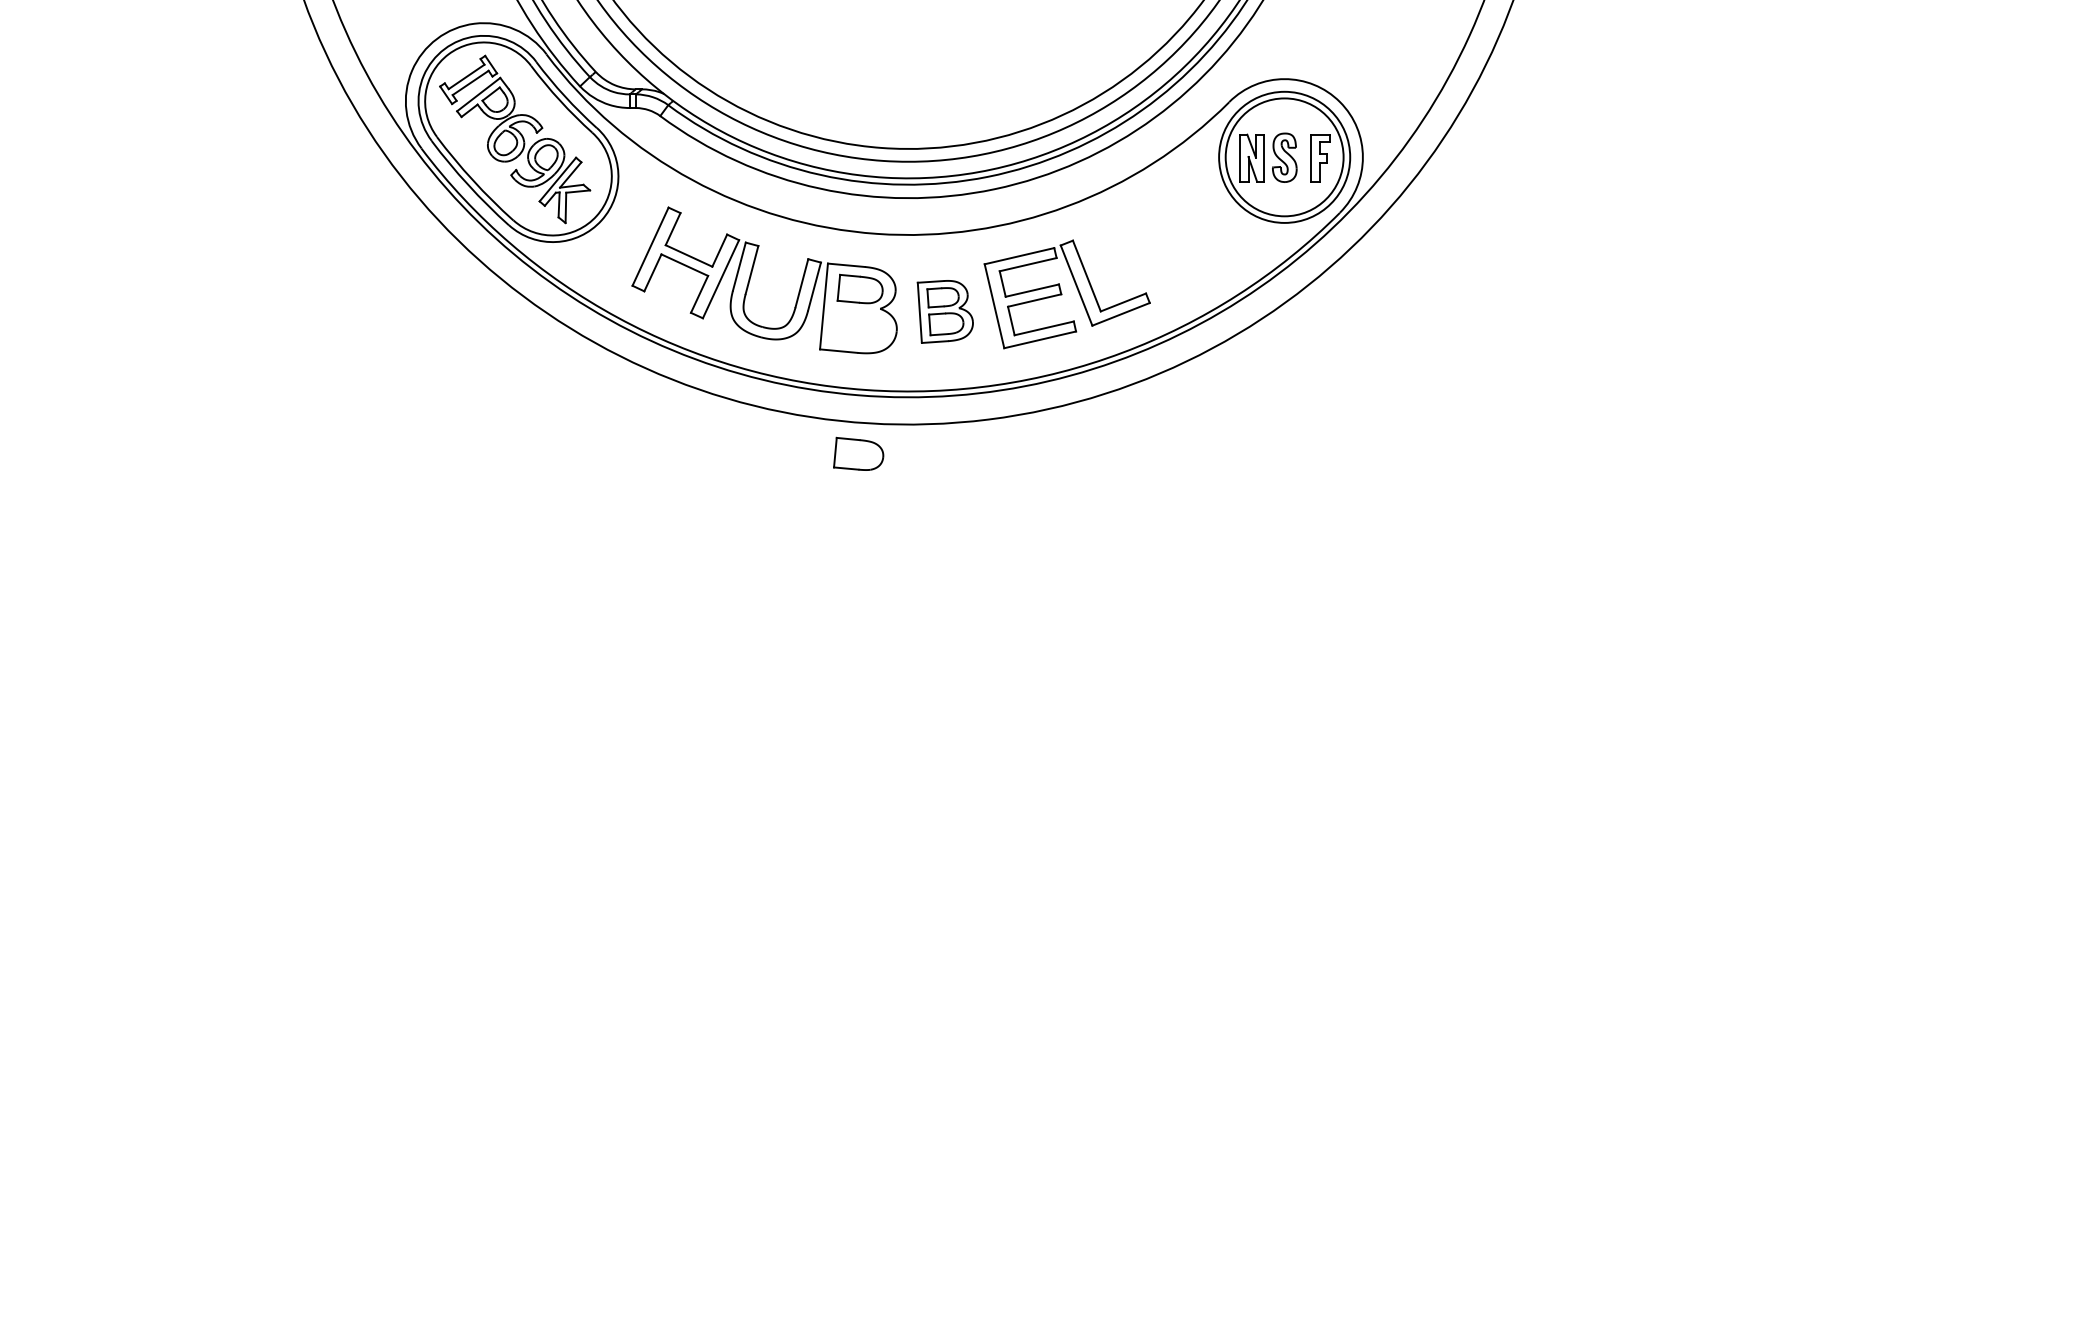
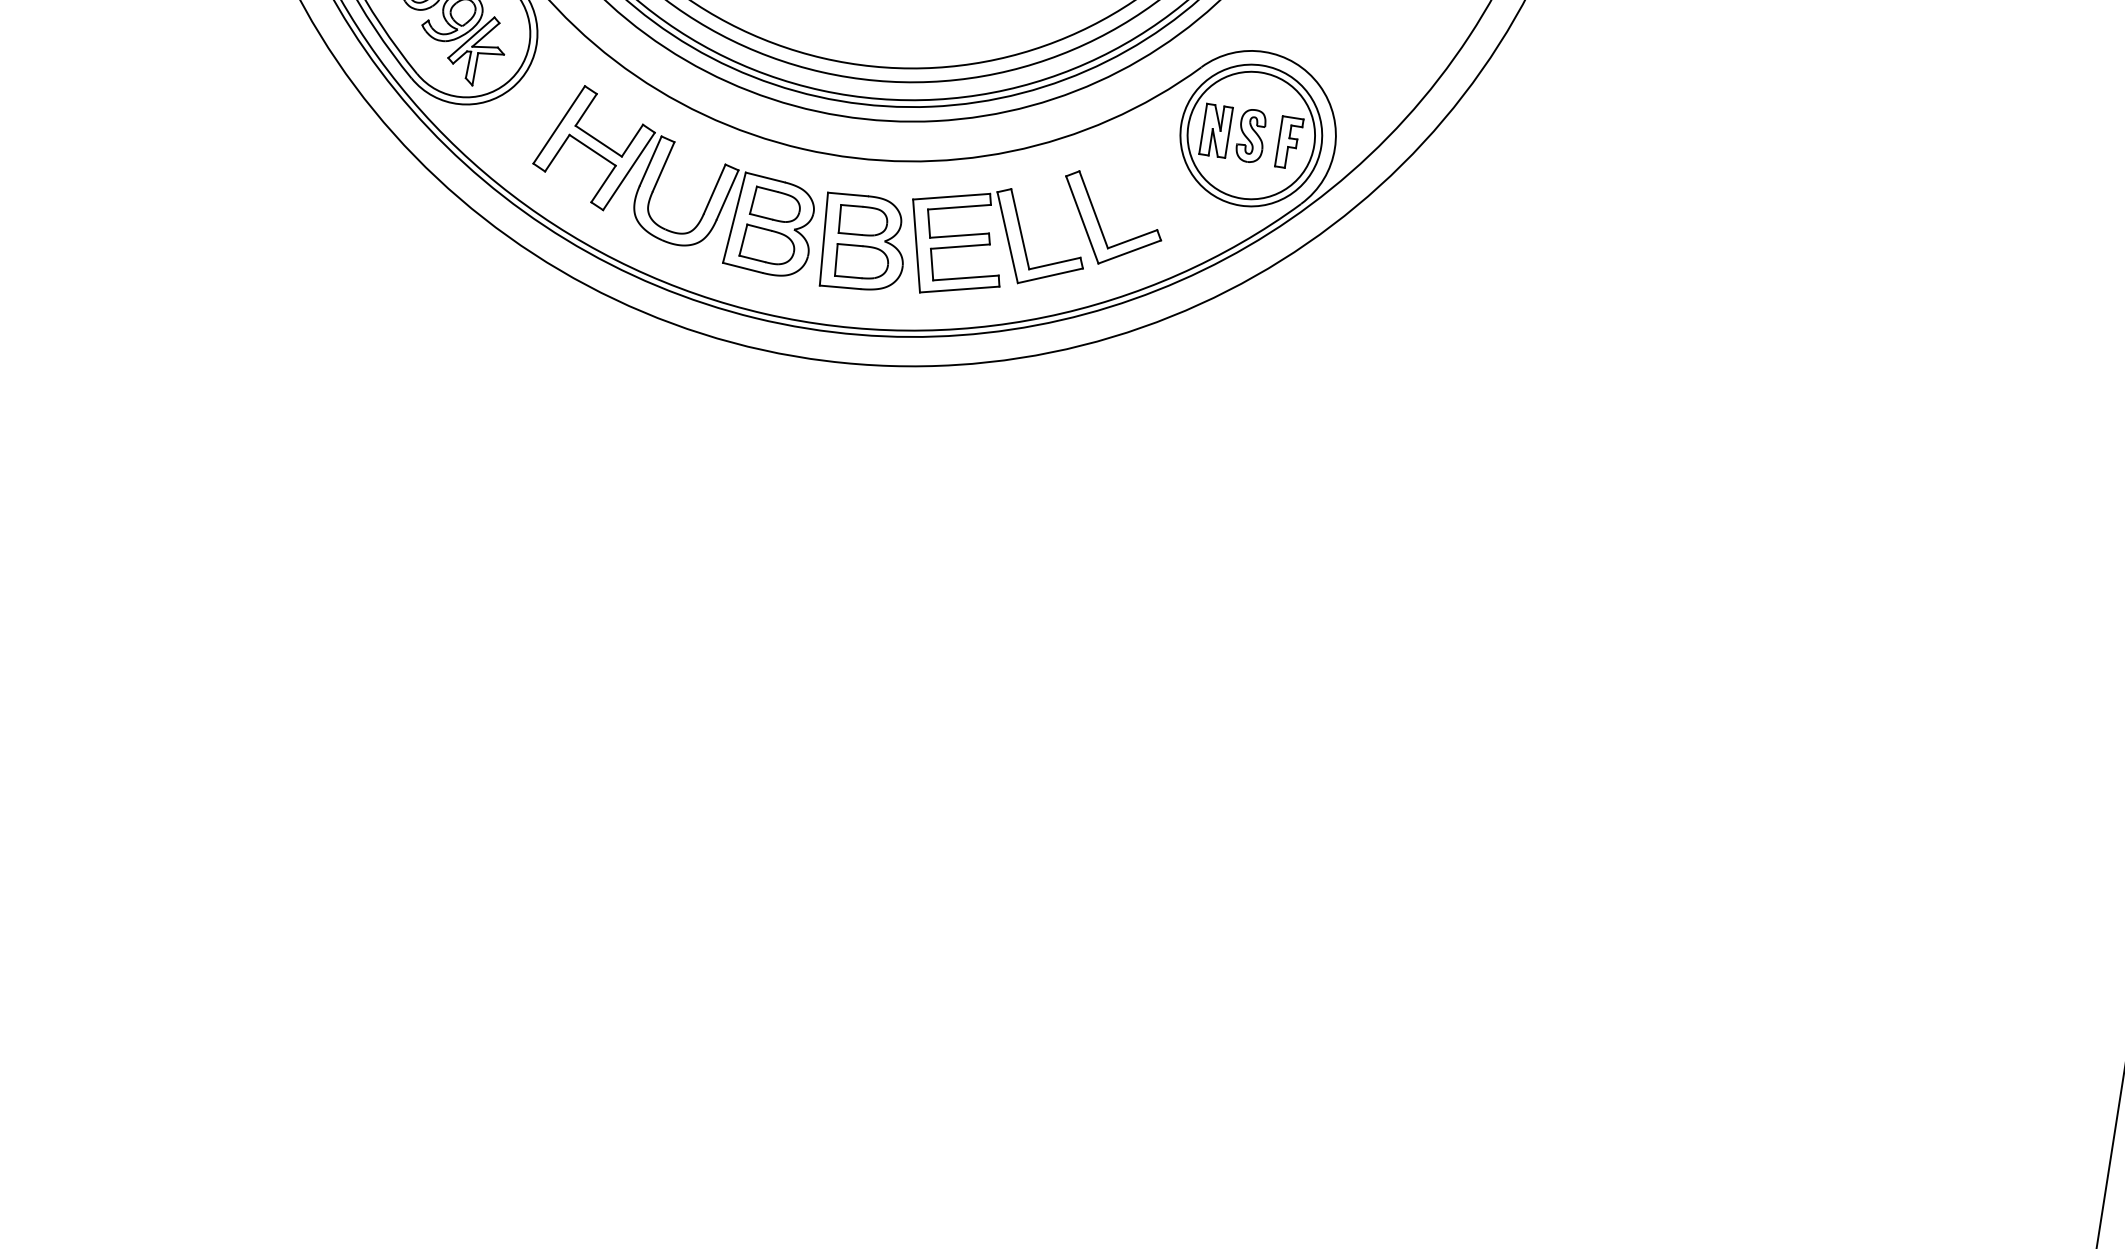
part: (1159, 260) -> (1100, 224), added
part: (945, 311) -> (863, 243), size x1.43
part: (858, 453) -> (767, 244), moved

